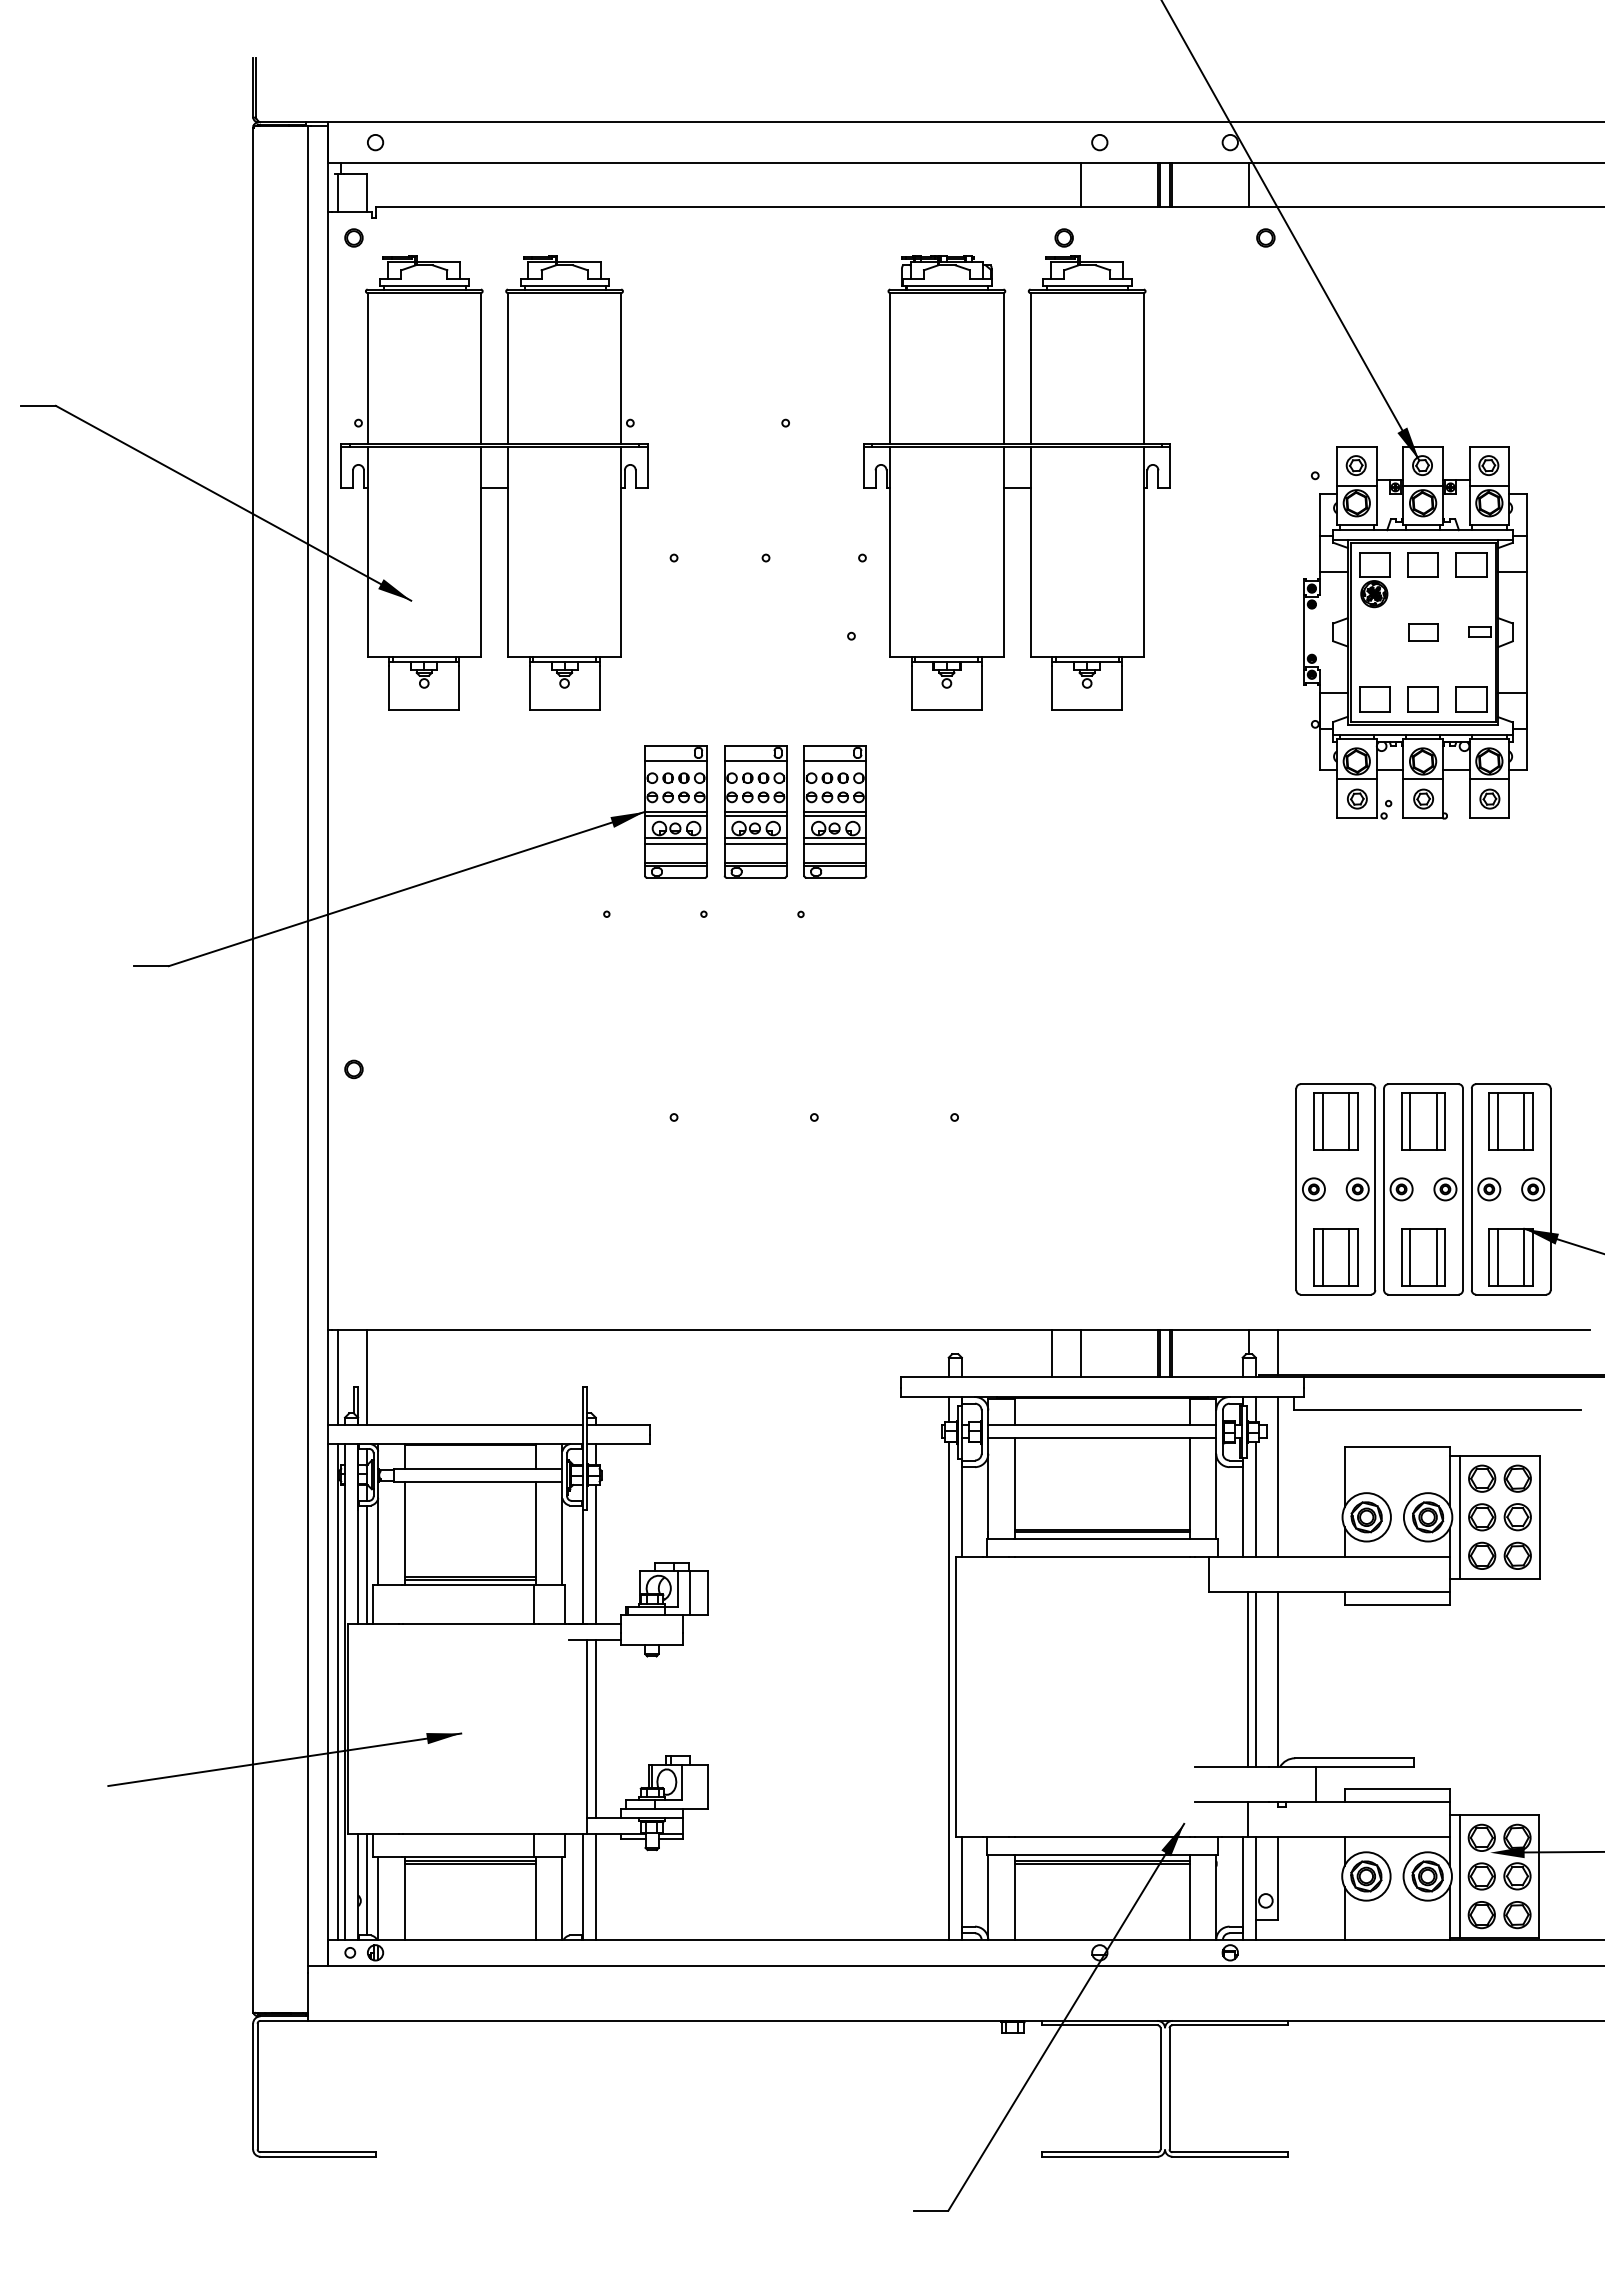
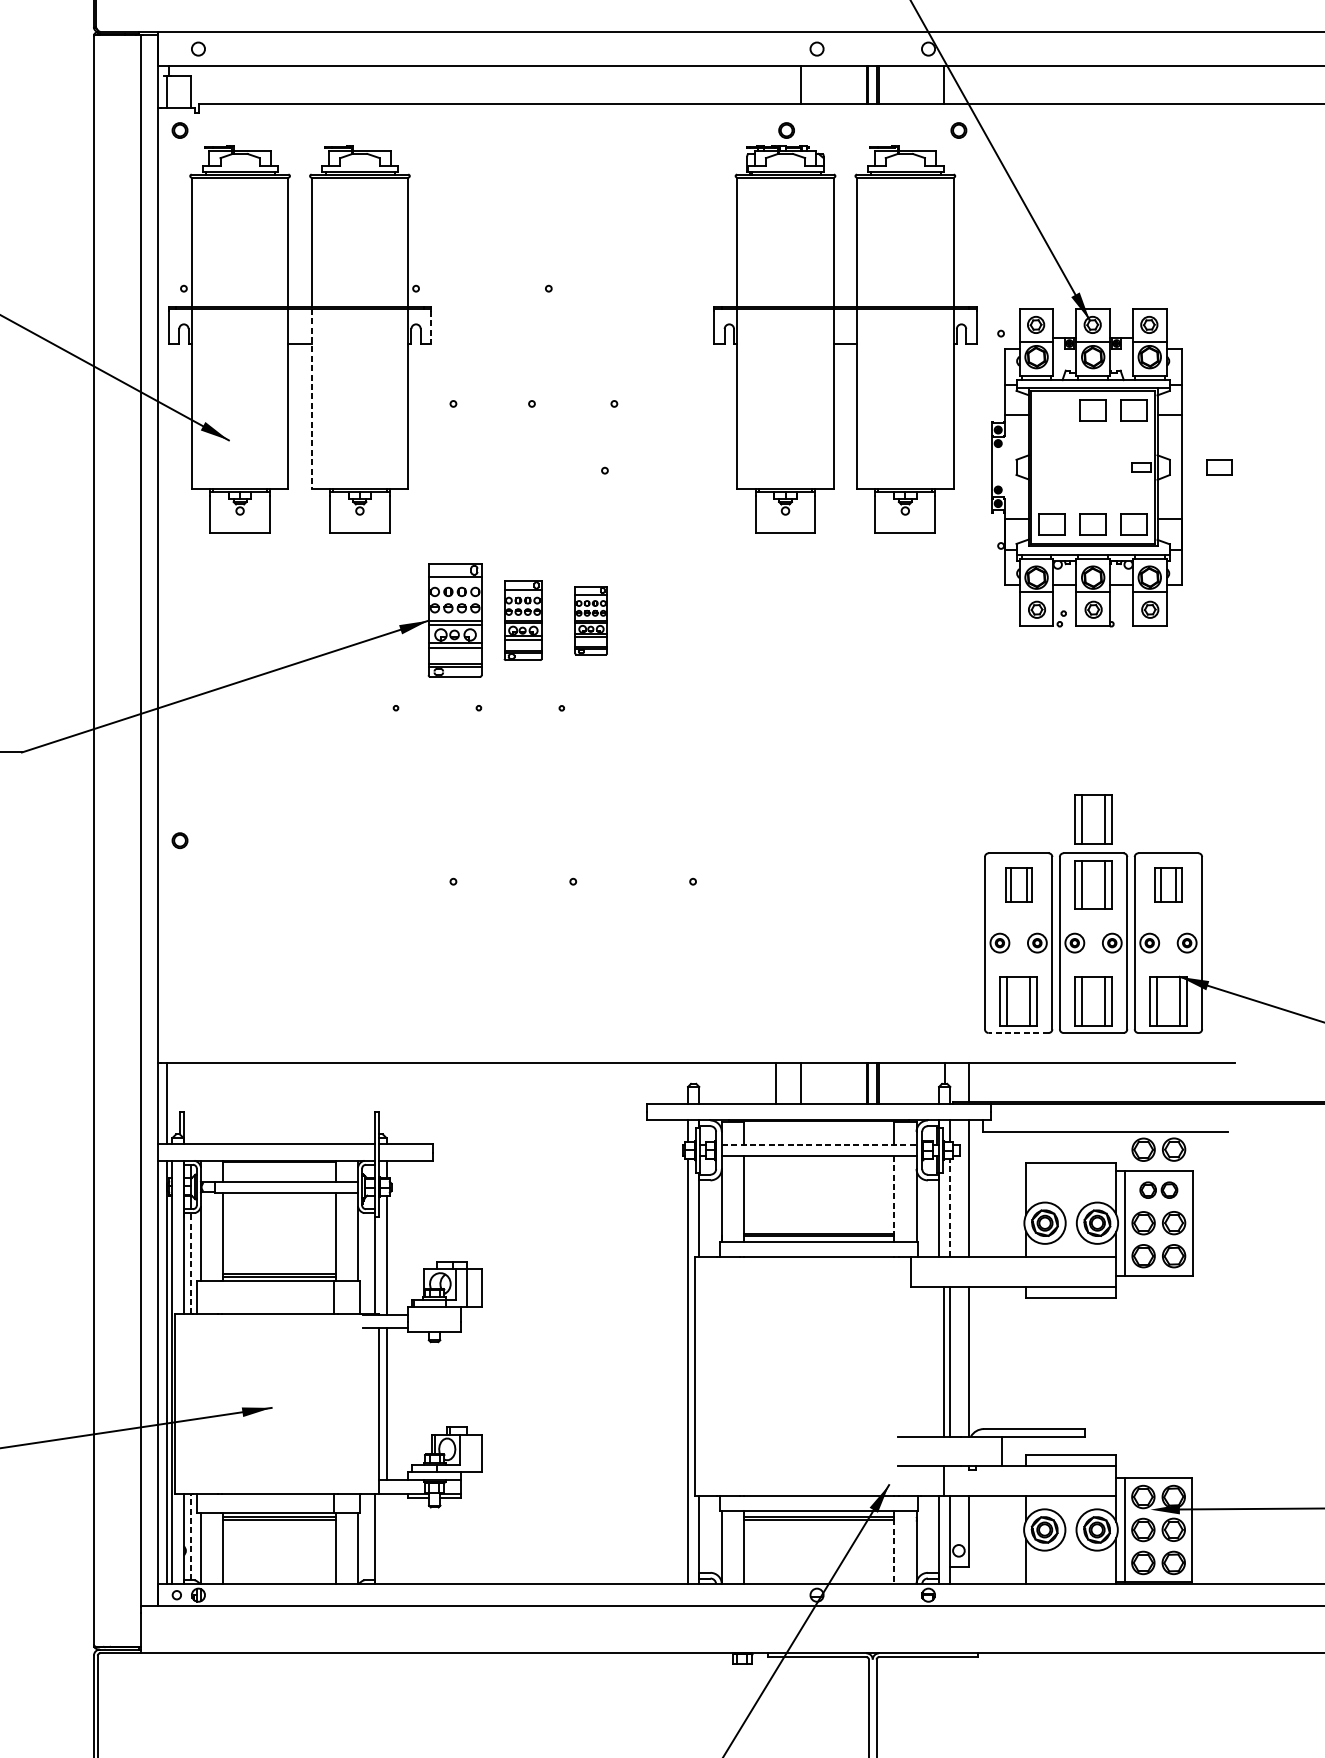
line: (647, 469) -> (430, 328), solid -> dashed
part: (1016, 482) -> (844, 339), moved
line: (507, 552) -> (311, 399), solid -> dashed
part: (1374, 580) -> (1051, 423), removed
part: (1423, 632) -> (1219, 467), moved
part: (755, 811) -> (522, 620), size x0.7
part: (835, 811) -> (591, 620), size x0.6
part: (1423, 1044) -> (1093, 819), added
part: (1335, 1121) -> (1018, 885), size x0.7
part: (1510, 1121) -> (1167, 885), size x0.7
line: (1335, 1294) -> (1018, 1032), solid -> dashed
line: (367, 1376) -> (191, 1102), removed
line: (1102, 1425) -> (819, 1144), solid -> dashed
part: (1499, 1431) -> (1158, 1149), added
part: (1499, 1478) -> (1158, 1190), size x0.7
line: (1189, 1484) -> (893, 1195), solid -> dashed
line: (1255, 1498) -> (950, 1207), solid -> dashed
line: (367, 1564) -> (191, 1263), solid -> dashed
line: (367, 1884) -> (191, 1536), solid -> dashed
line: (595, 1886) -> (386, 1538), removed
line: (1189, 1901) -> (893, 1551), solid -> dashed

